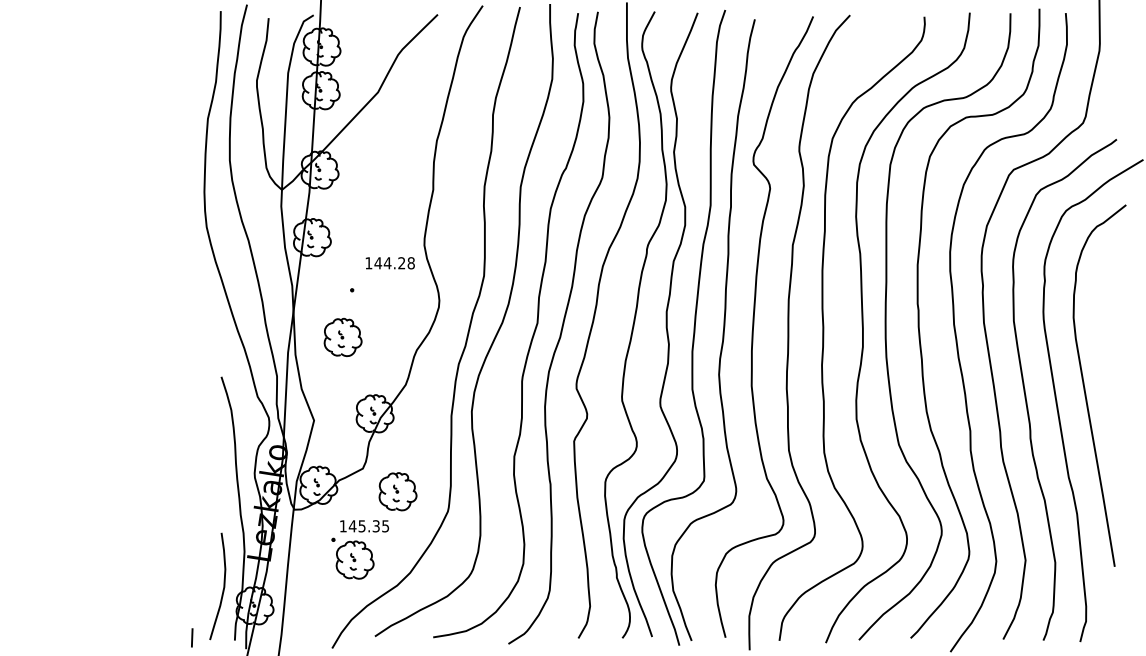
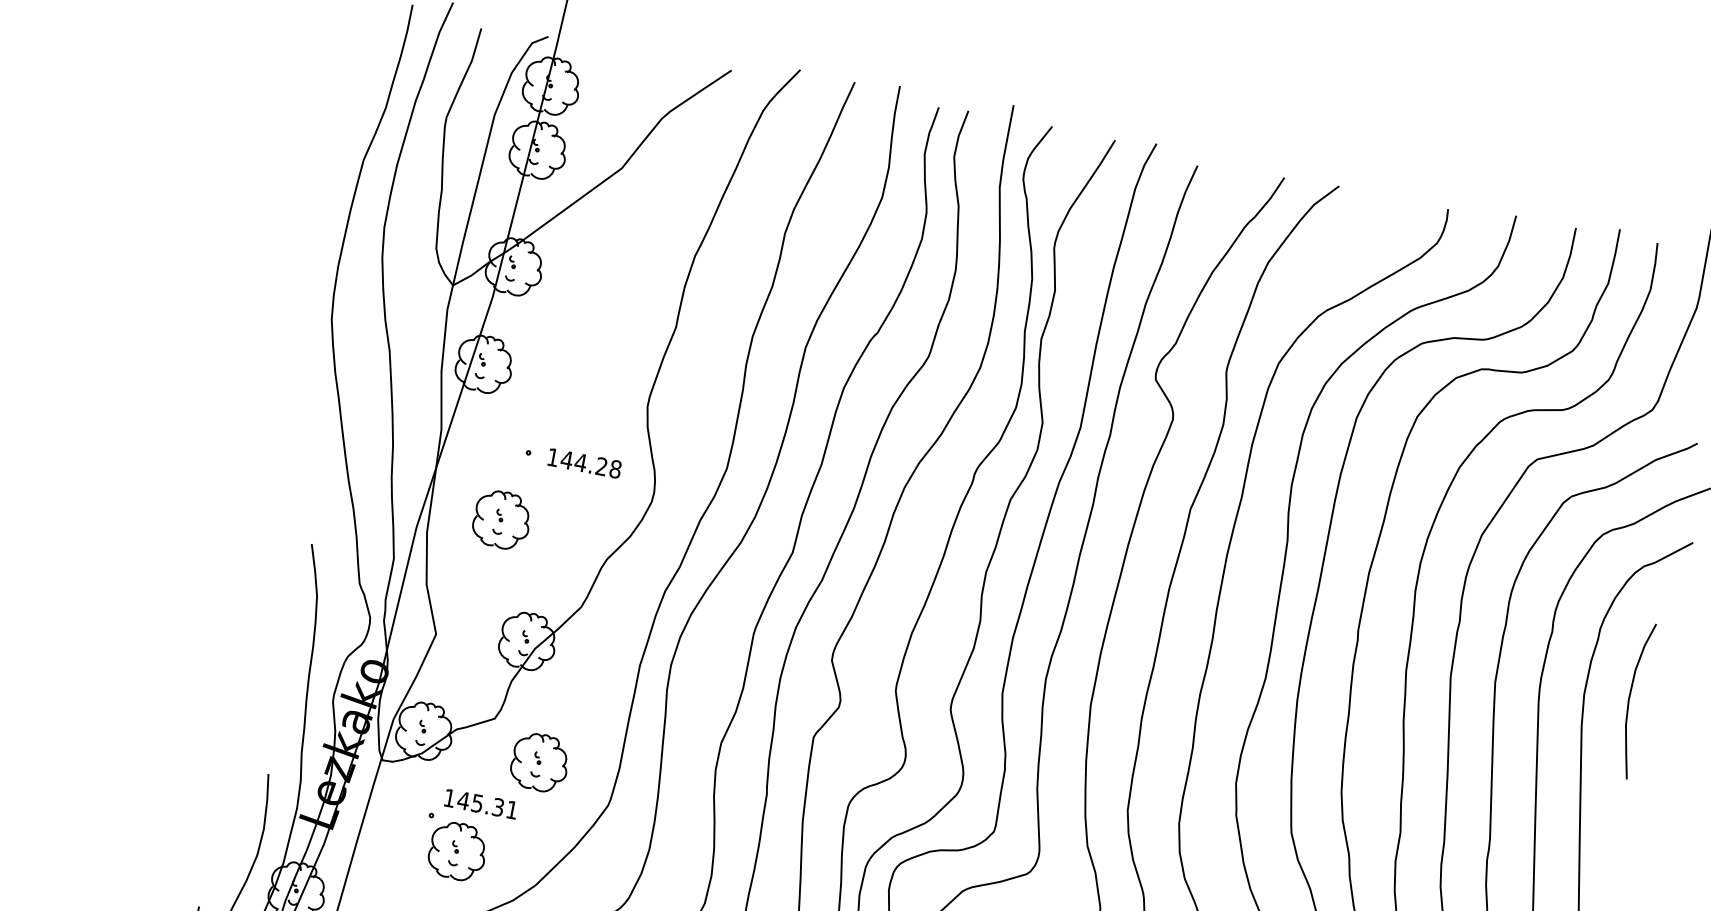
text: (389, 263) -> (583, 463), moved
curve: (1104, 315) -> (1630, 699), added
text: (385, 526) -> (511, 810), 145.35 -> 145.31

